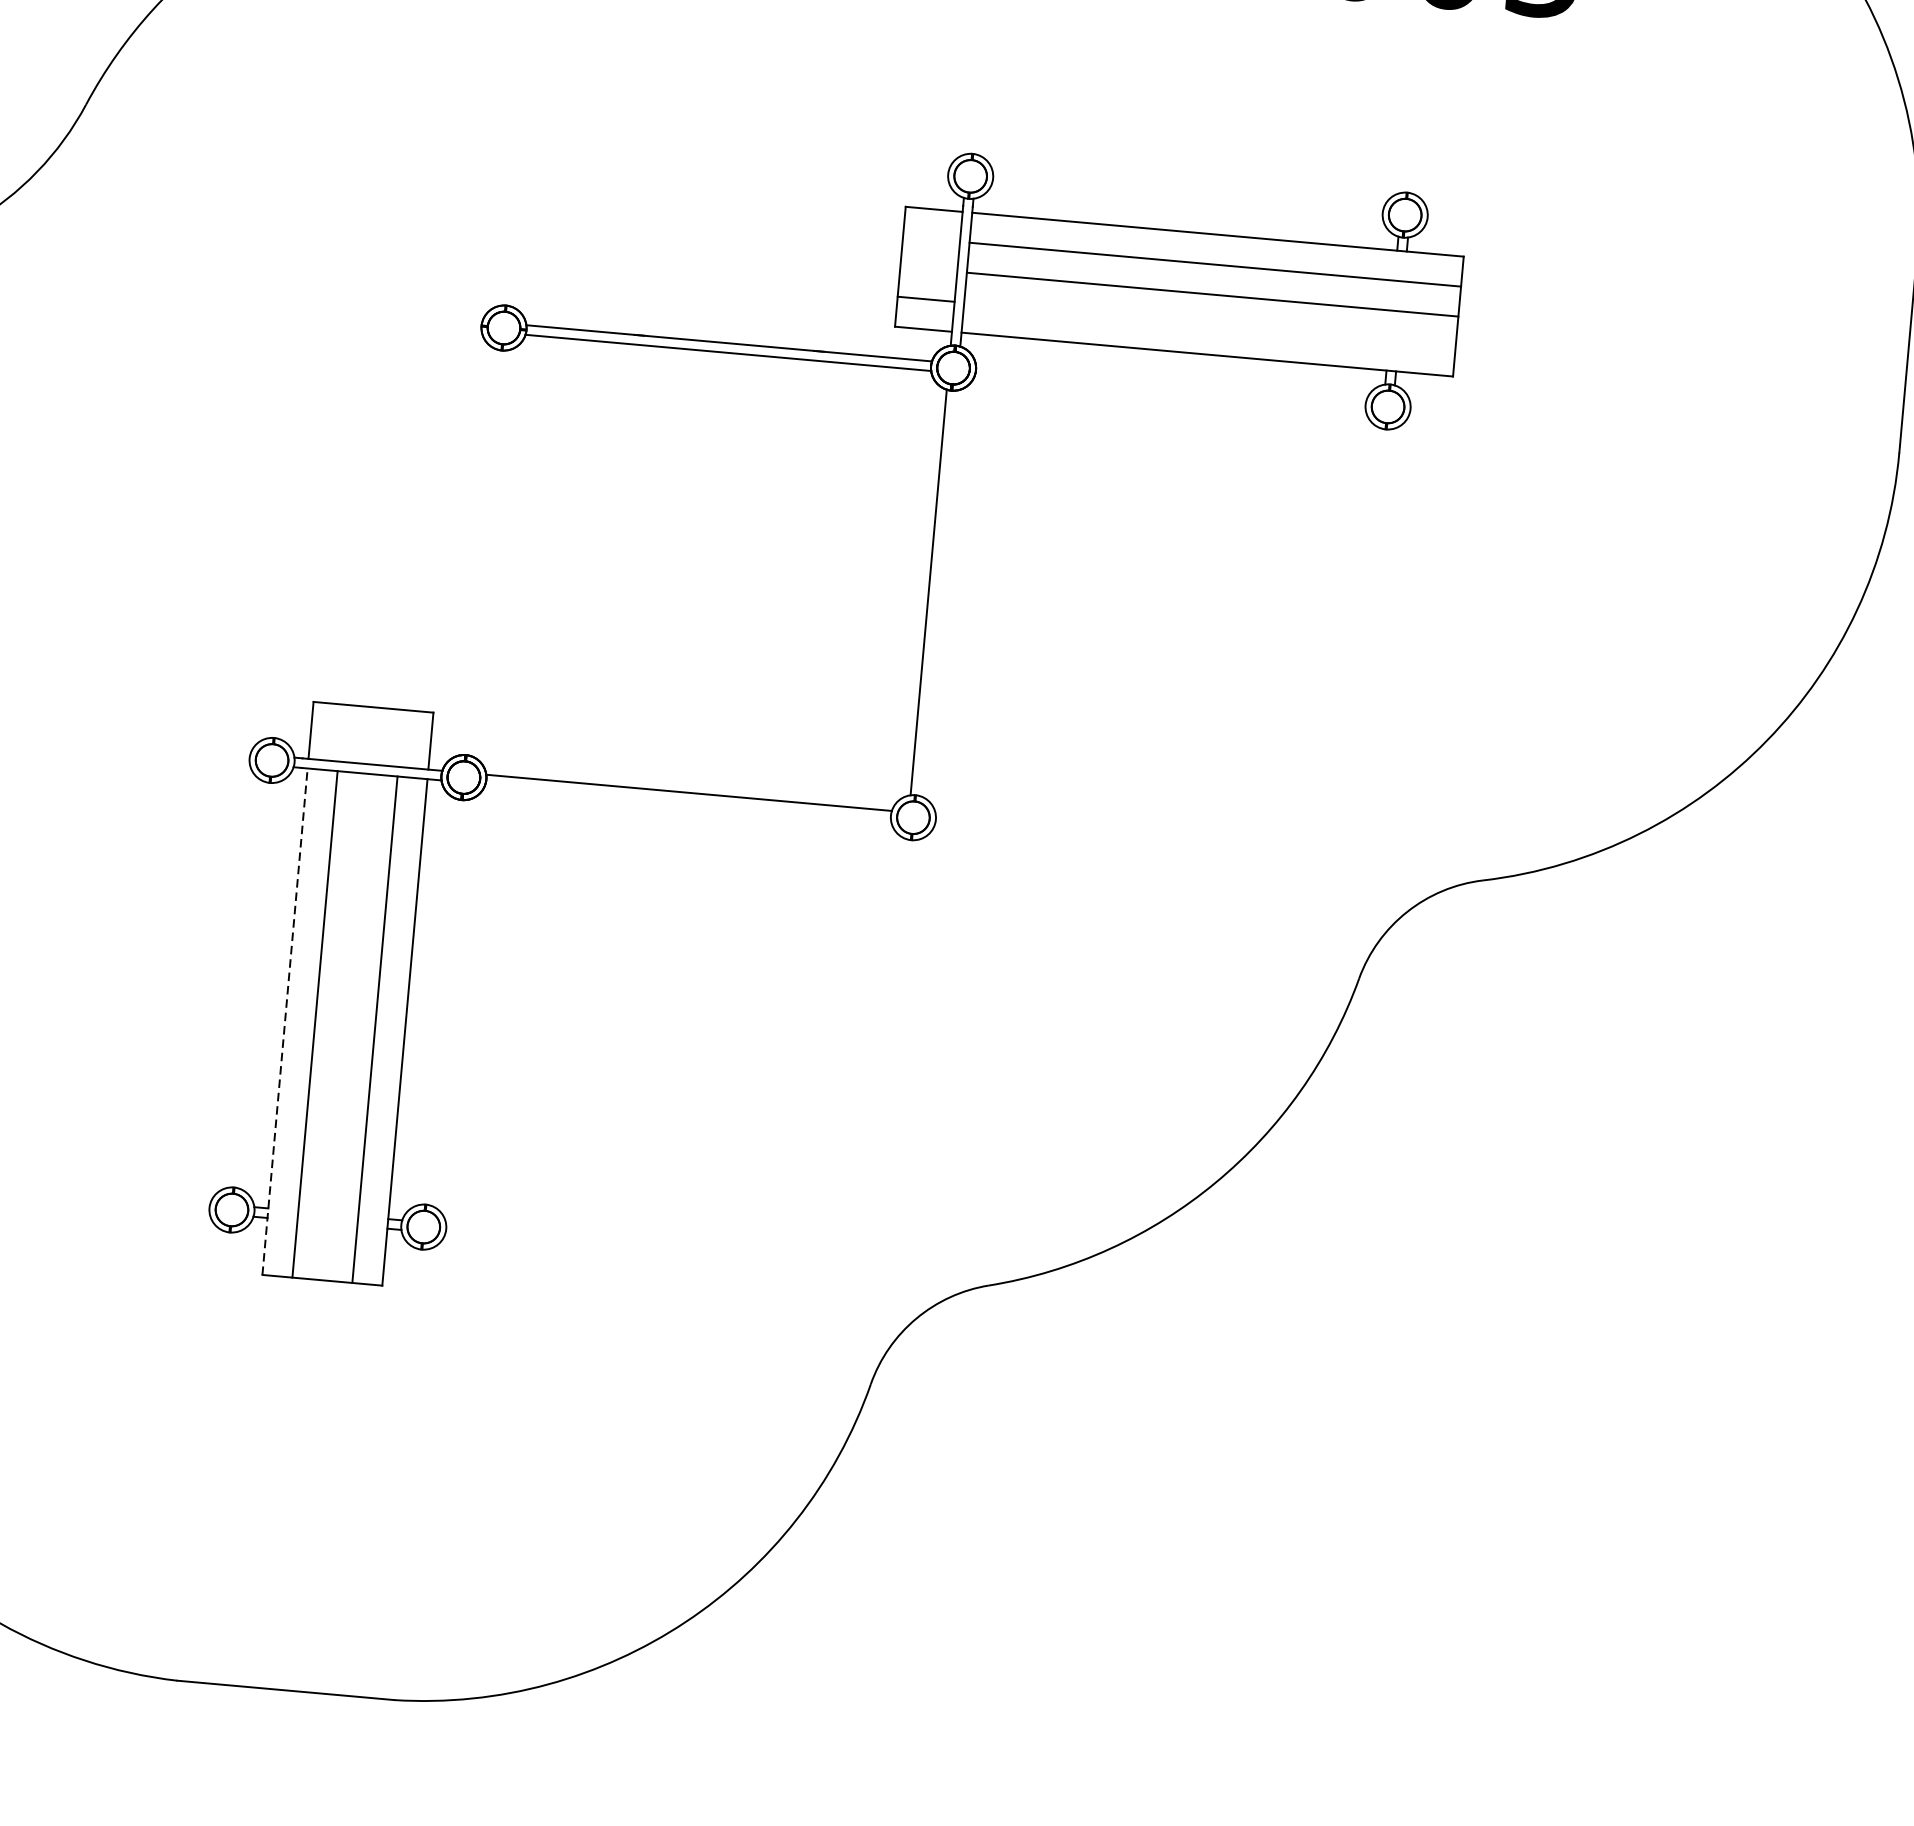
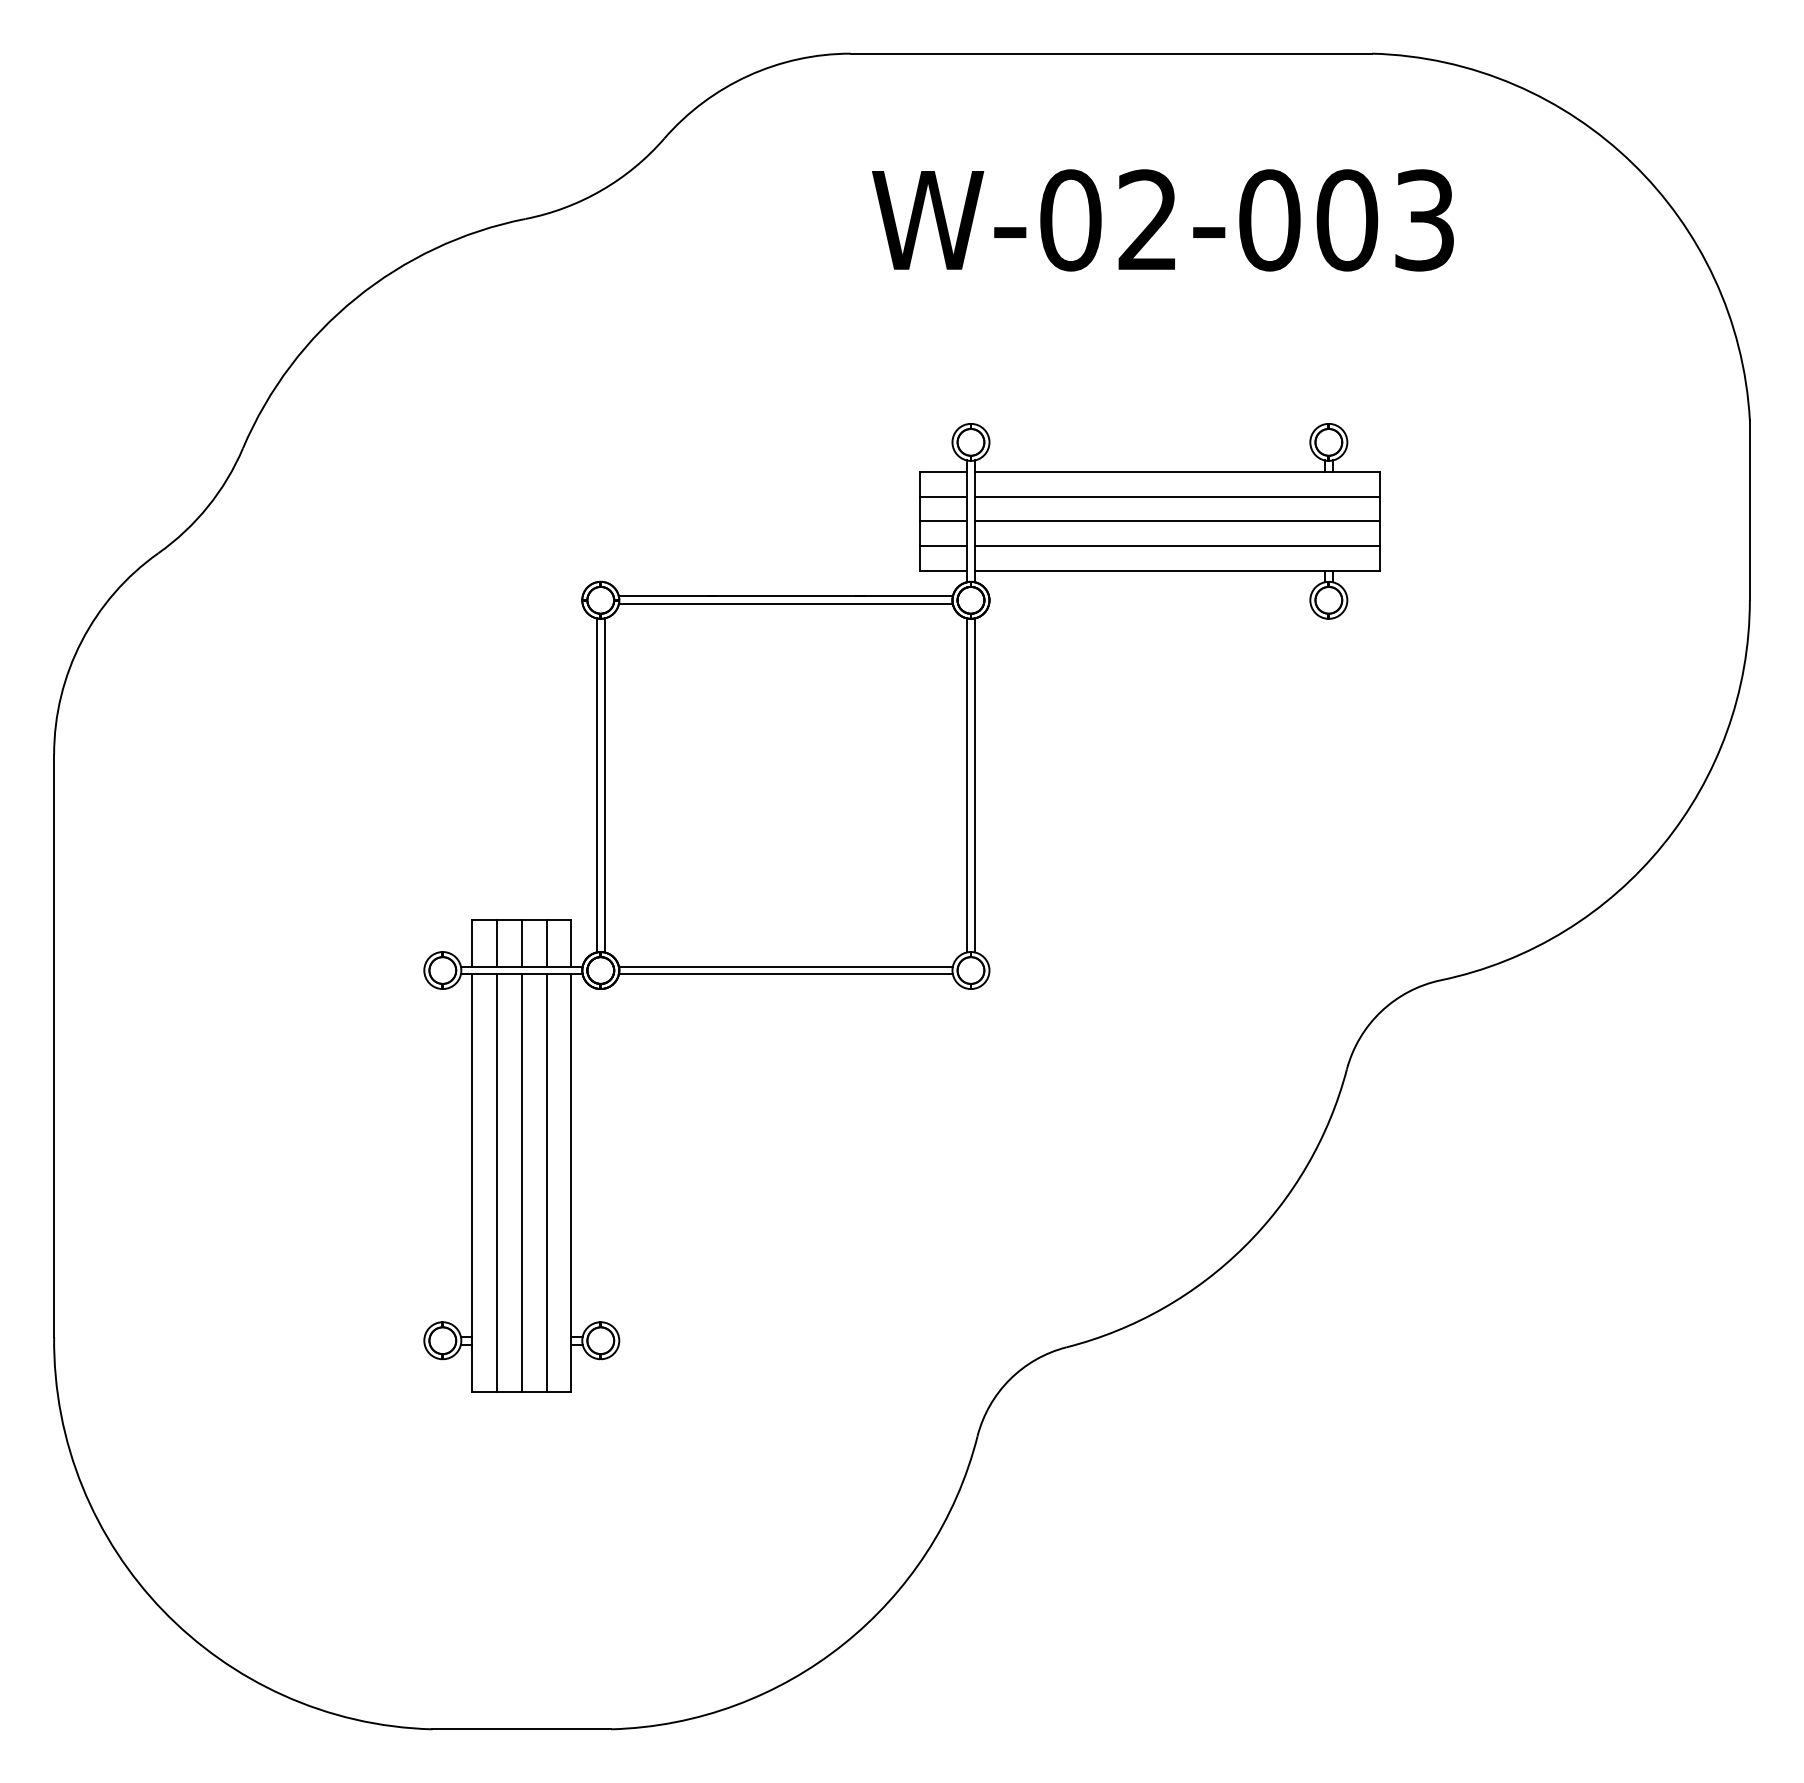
line: (931, 239) -> (943, 496), added
line: (928, 269) -> (943, 521), added
line: (1208, 325) -> (1176, 546), added
line: (478, 552) -> (596, 785), added
line: (488, 553) -> (604, 785), added
line: (937, 593) -> (974, 785), added
line: (341, 732) -> (497, 942), added
line: (370, 734) -> (521, 942), added
line: (401, 737) -> (546, 942), added
line: (687, 802) -> (785, 974), added
line: (285, 1022) -> (472, 1183), dashed -> solid
line: (344, 1026) -> (521, 1182), added

